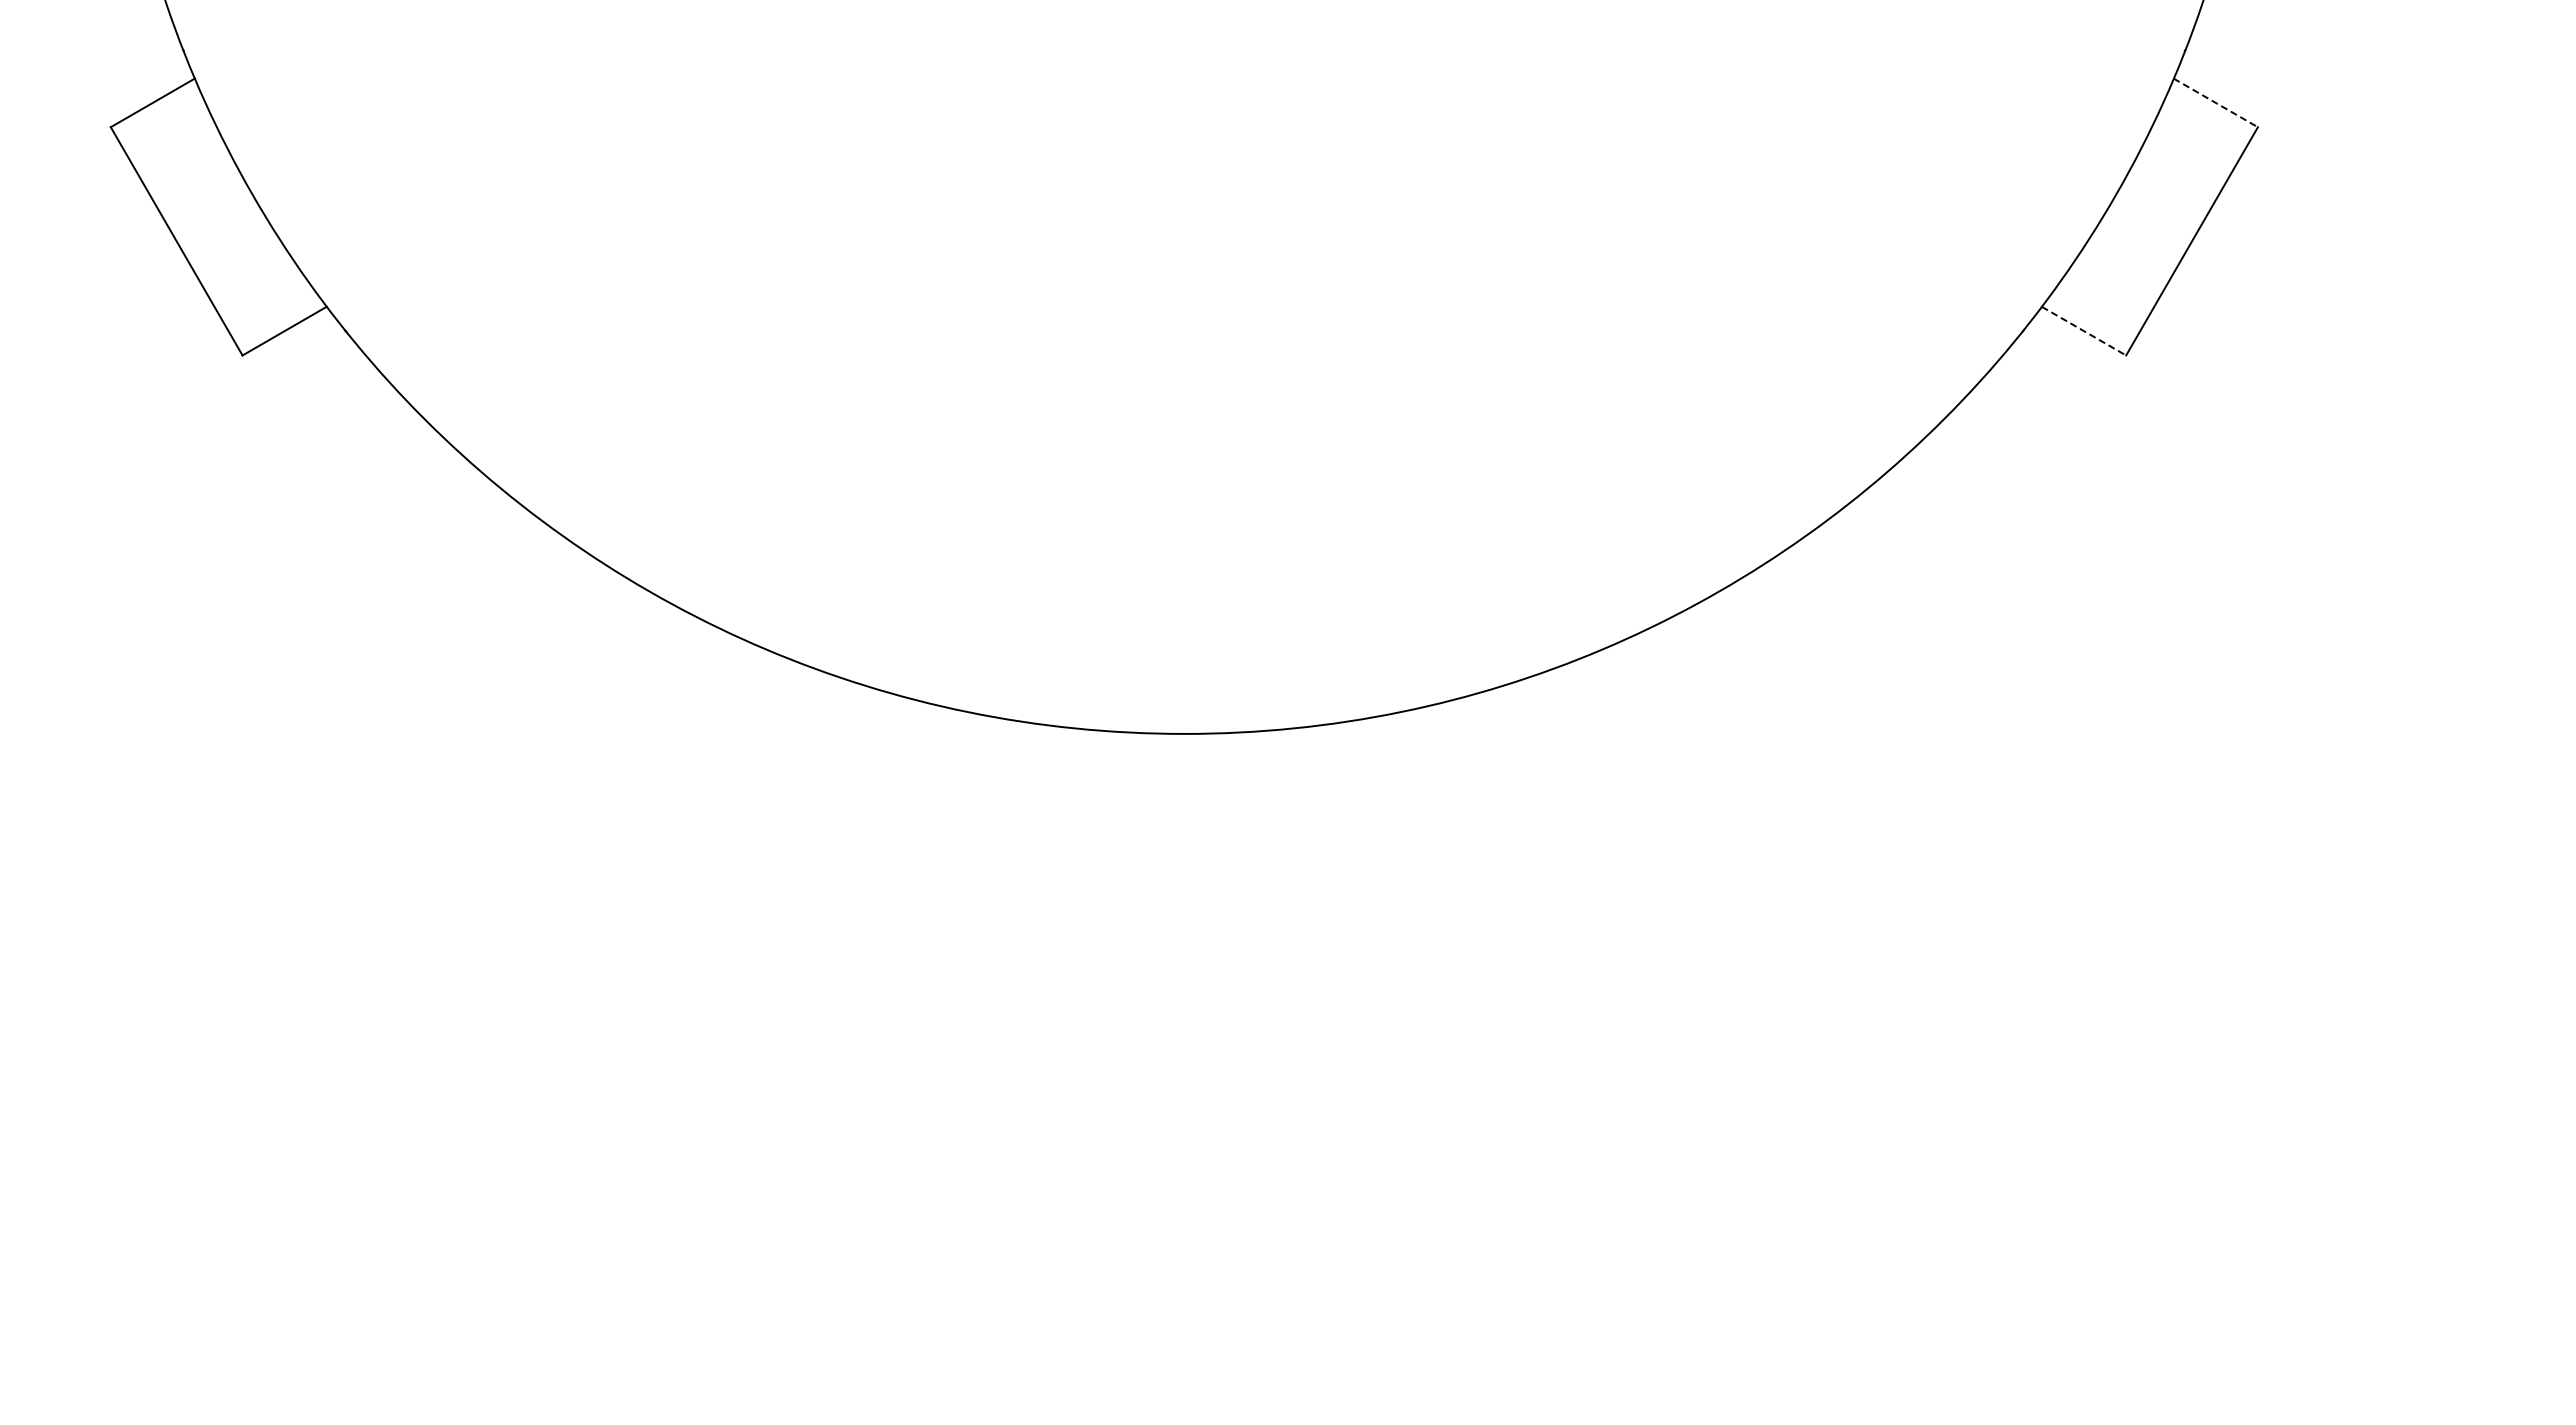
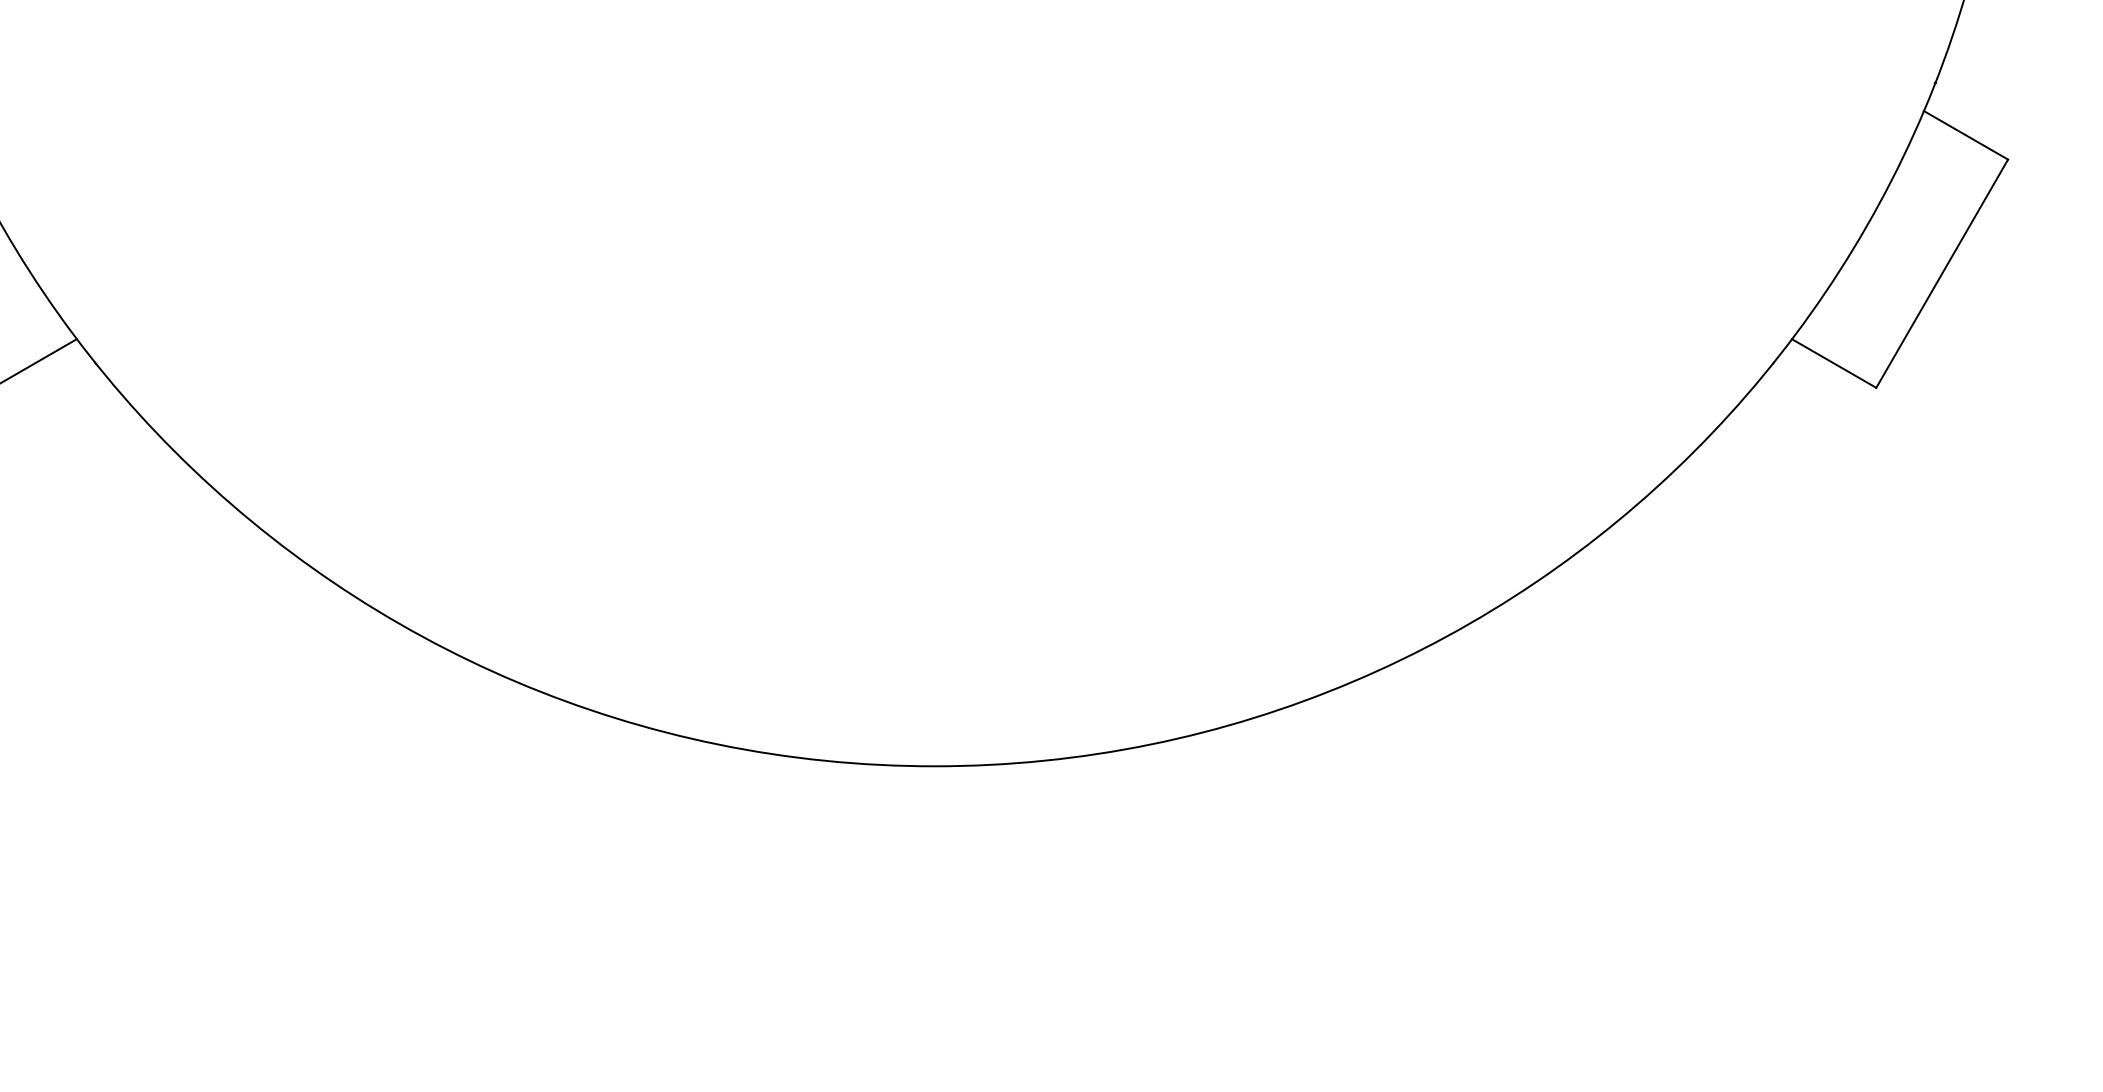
line: (2215, 102) -> (1965, 134), dashed -> solid
line: (2084, 331) -> (1834, 363), dashed -> solid

